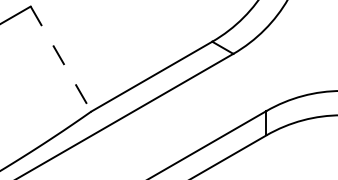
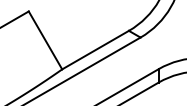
line: (61, 59) -> (45, 40), dashed -> solid

